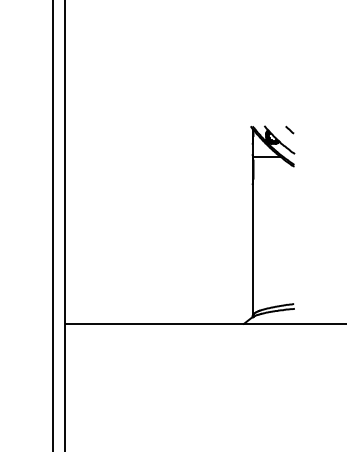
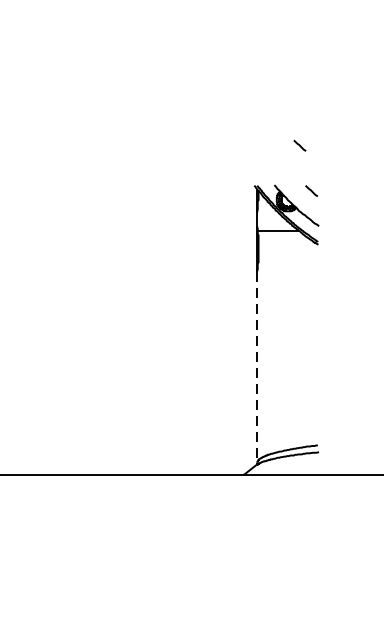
curve: (281, 98) -> (299, 144), added
line: (252, 251) -> (257, 368), solid -> dashed

